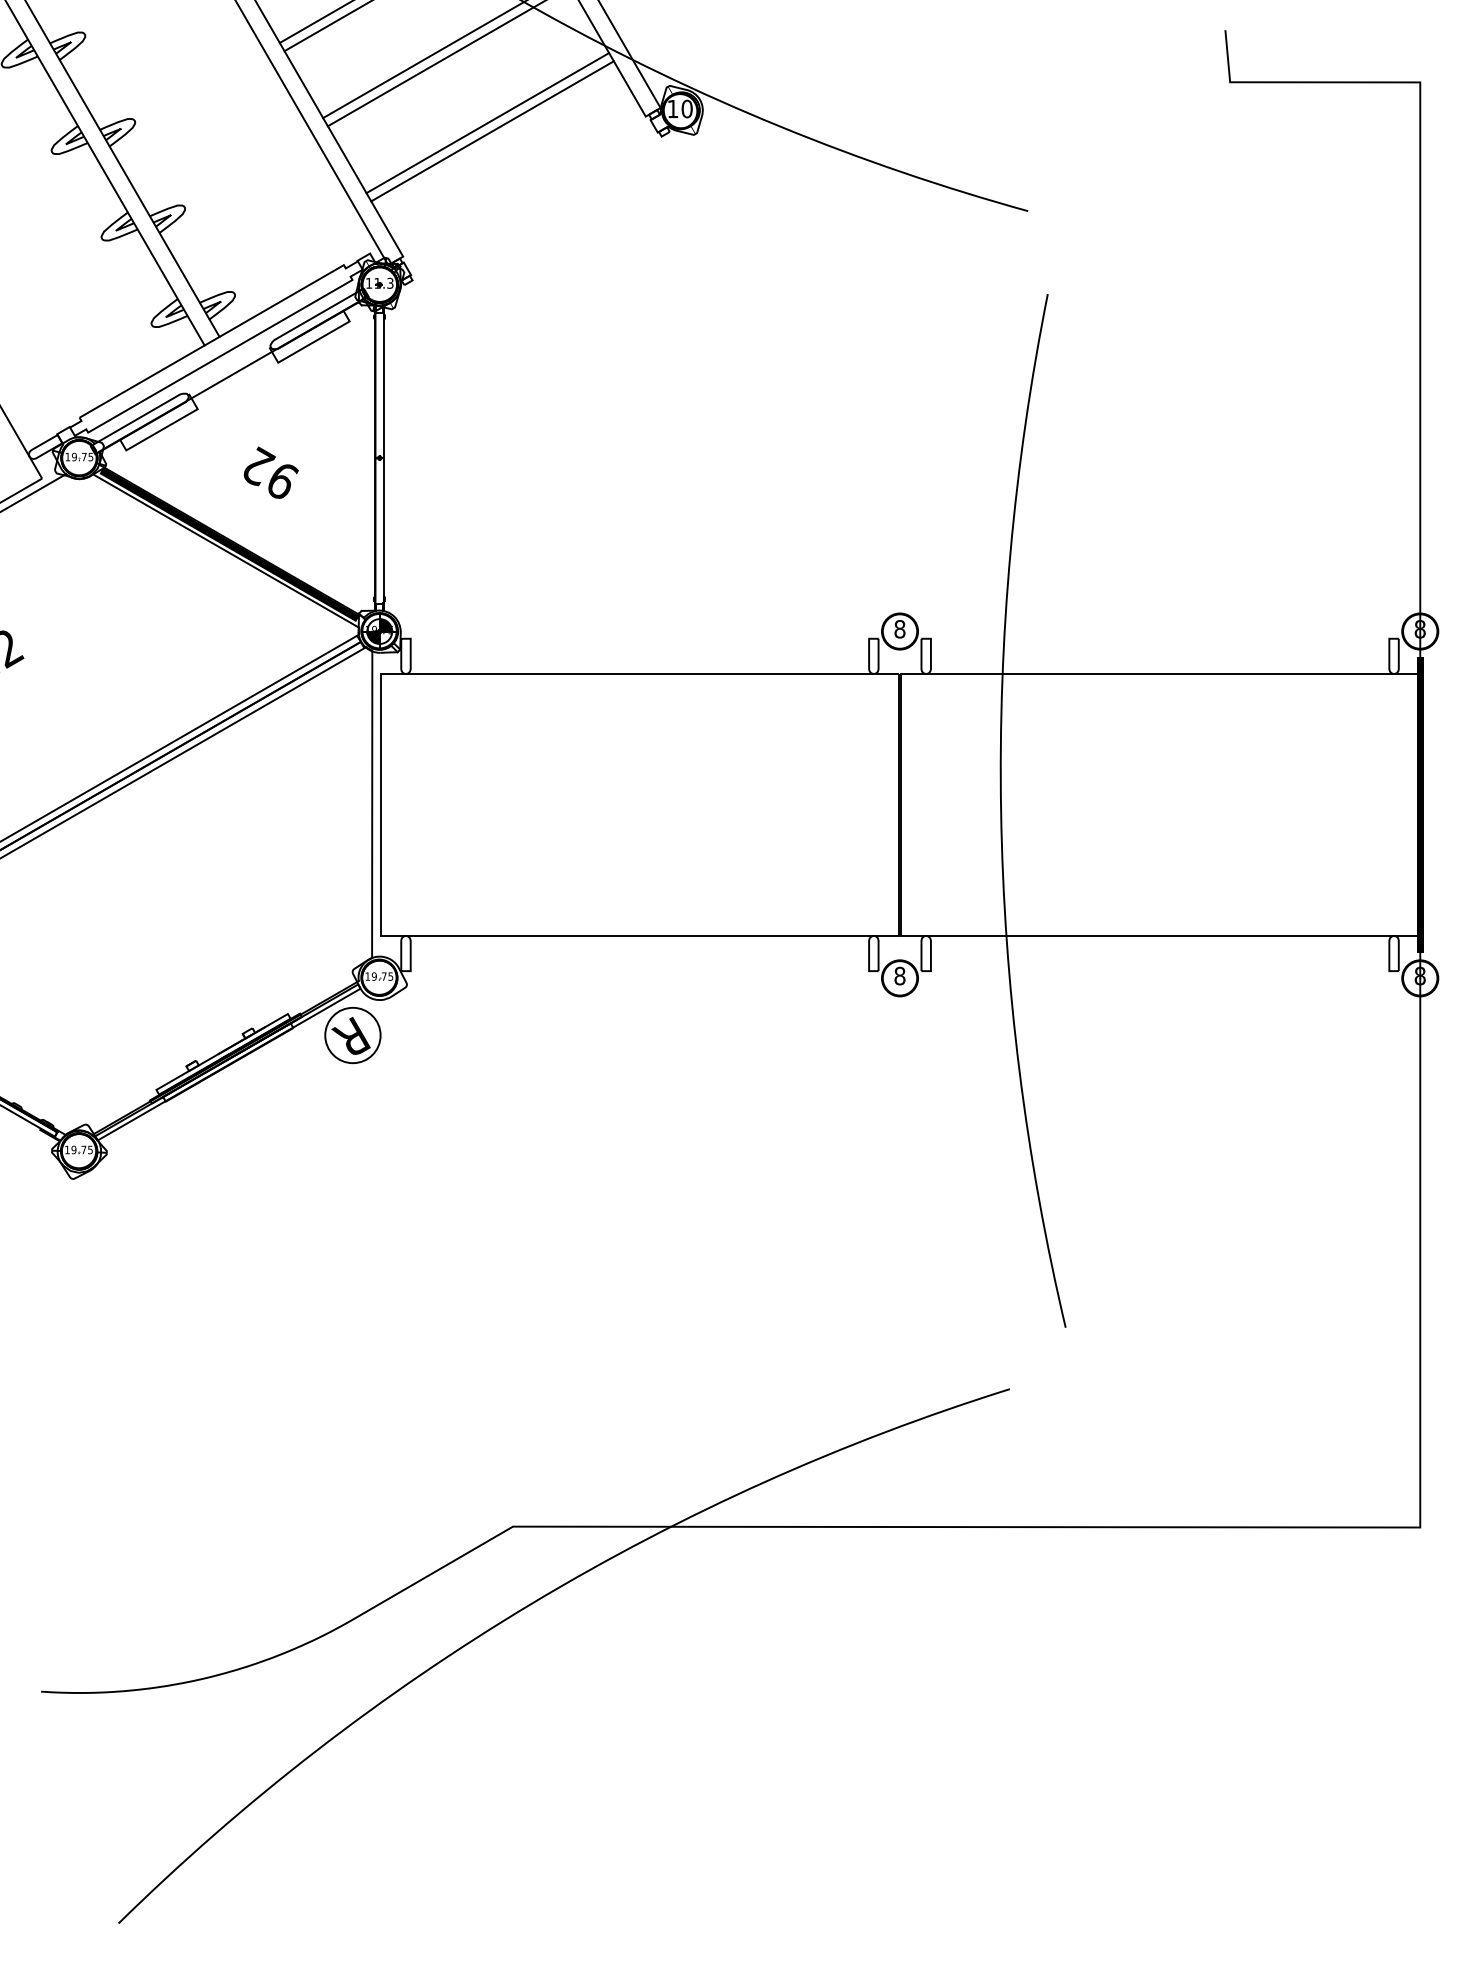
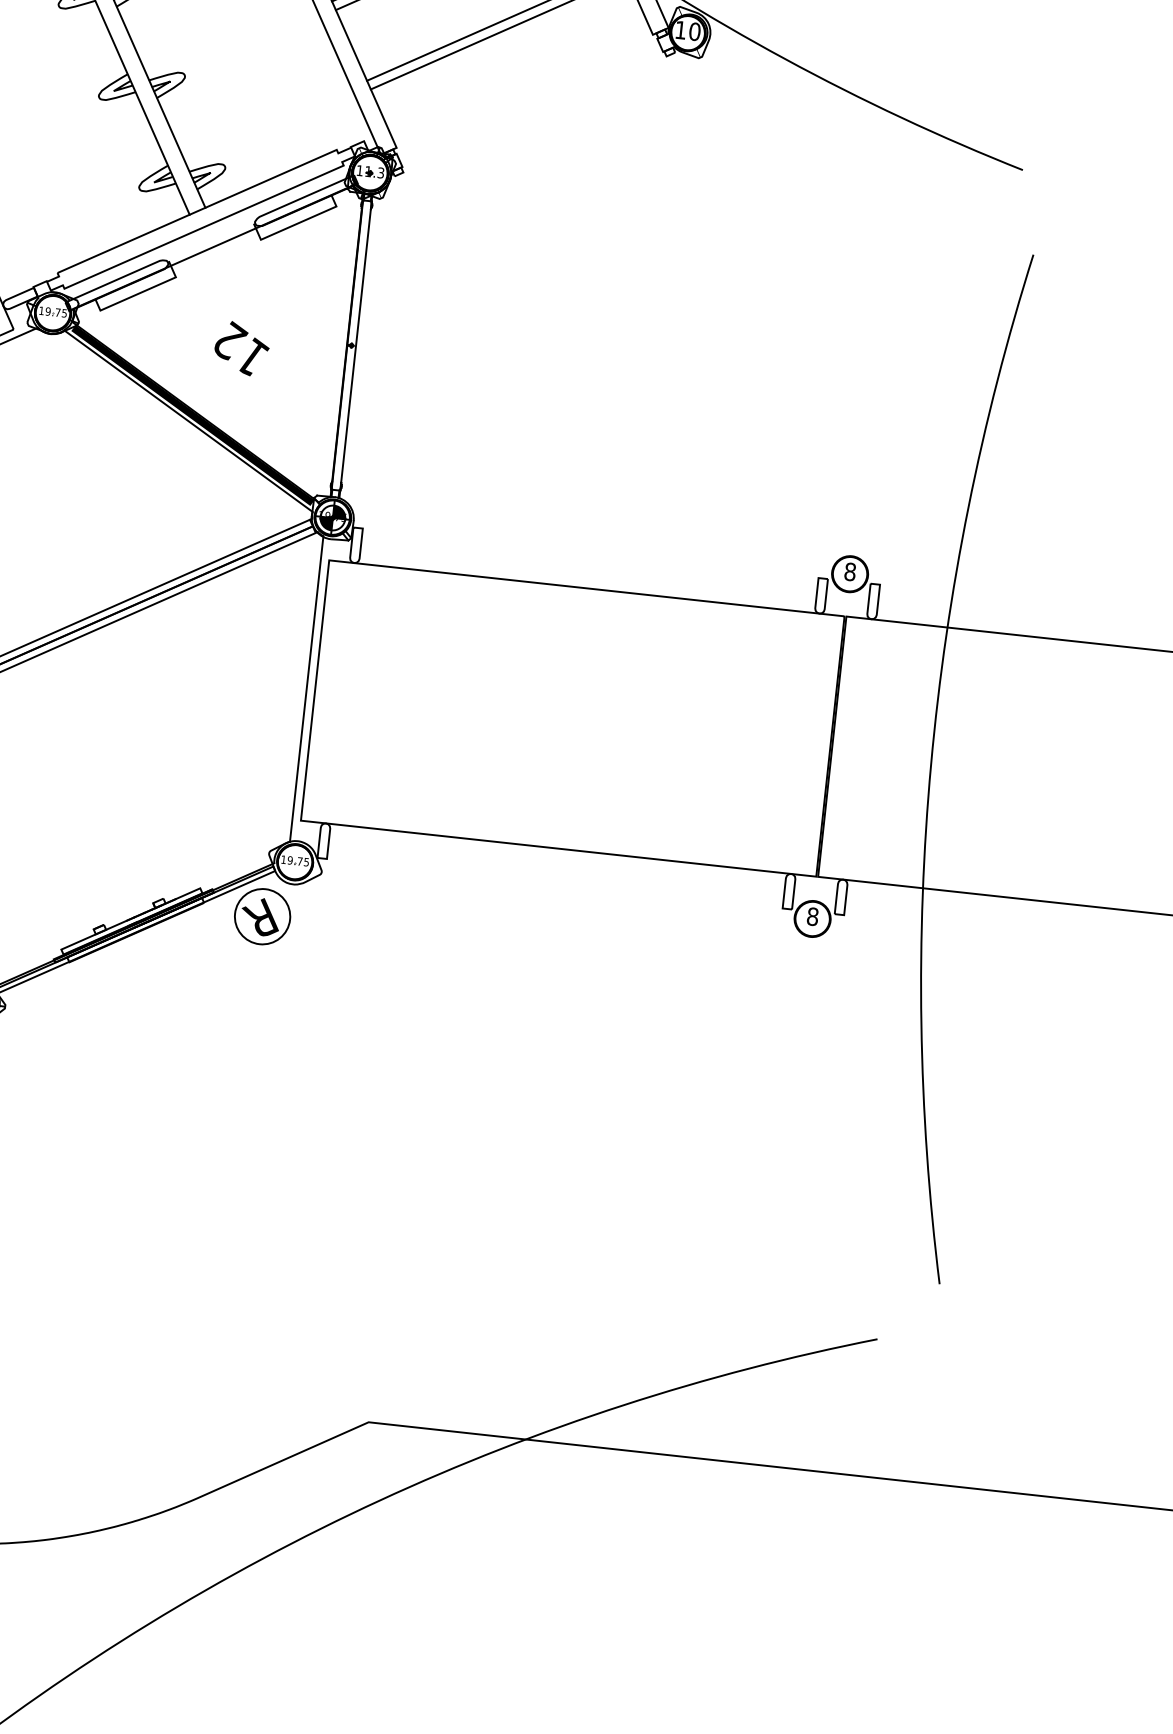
text: (283, 479) -> (253, 356), 92 -> 12

